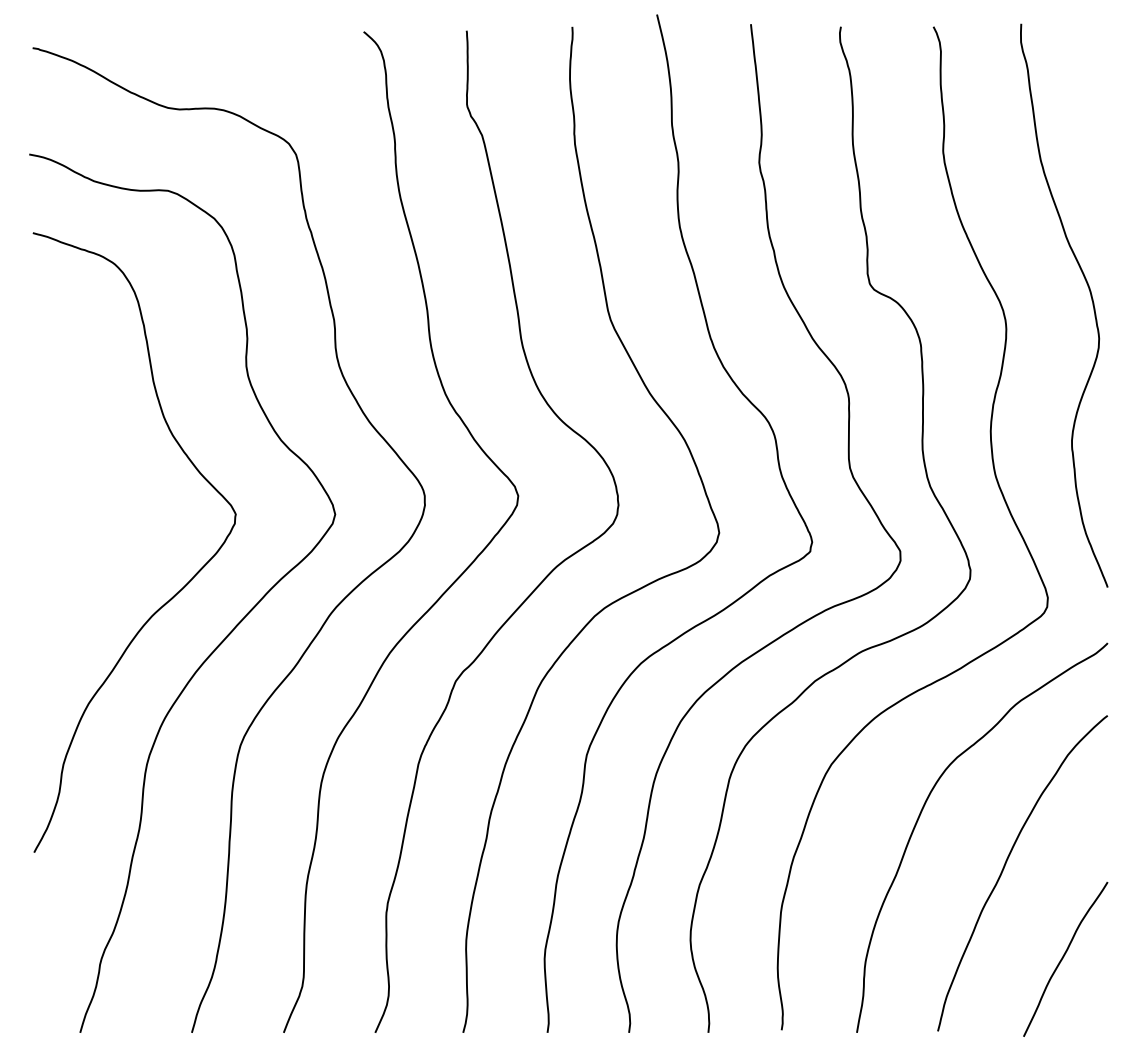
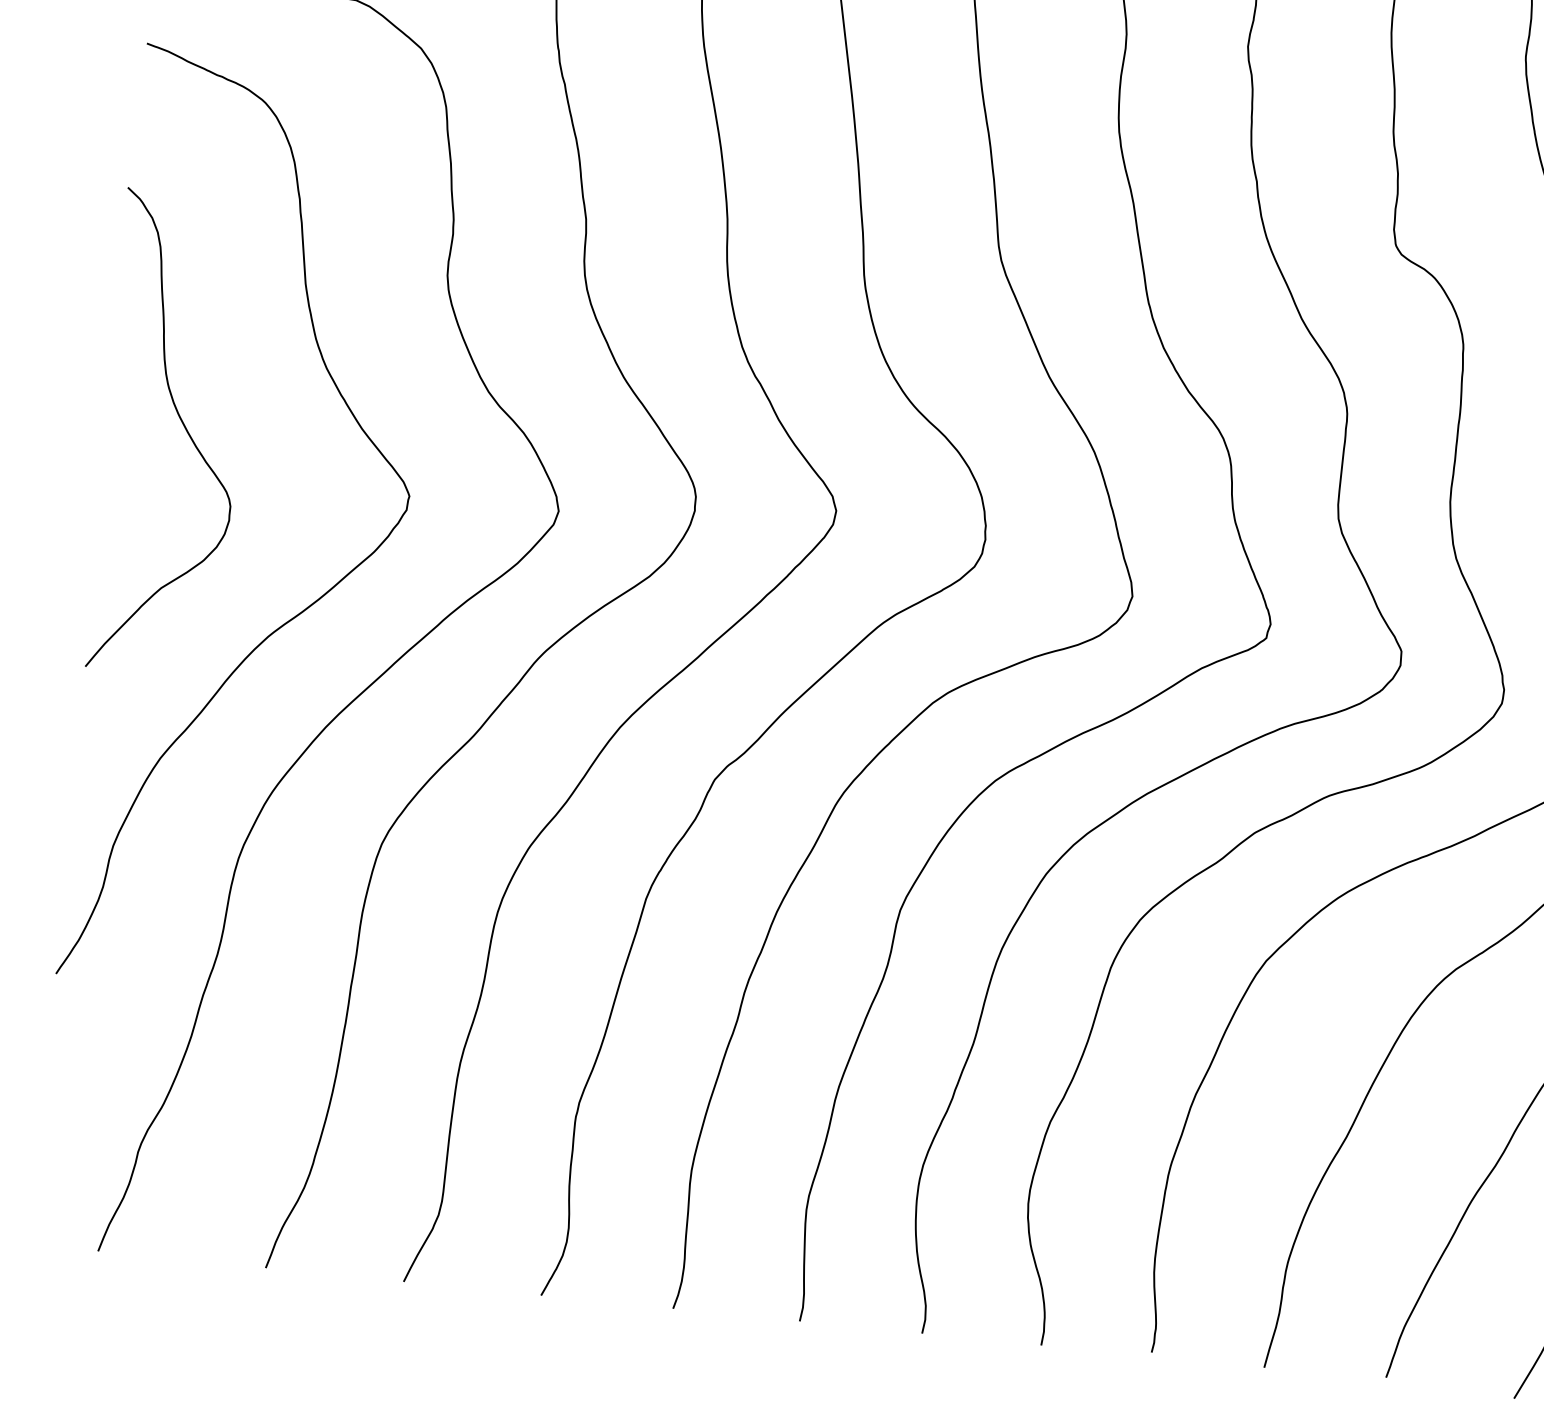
curve: (82, 484) -> (183, 428), added

